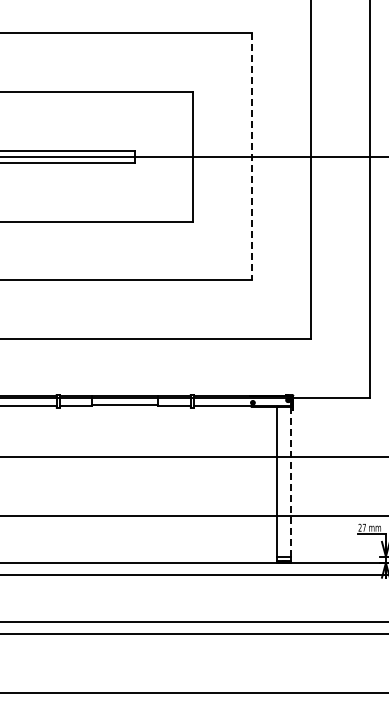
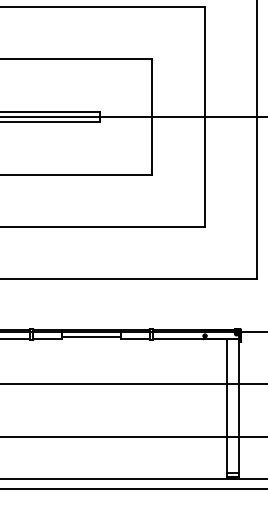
line: (252, 156) -> (204, 116), dashed -> solid
line: (291, 481) -> (239, 405), dashed -> solid

